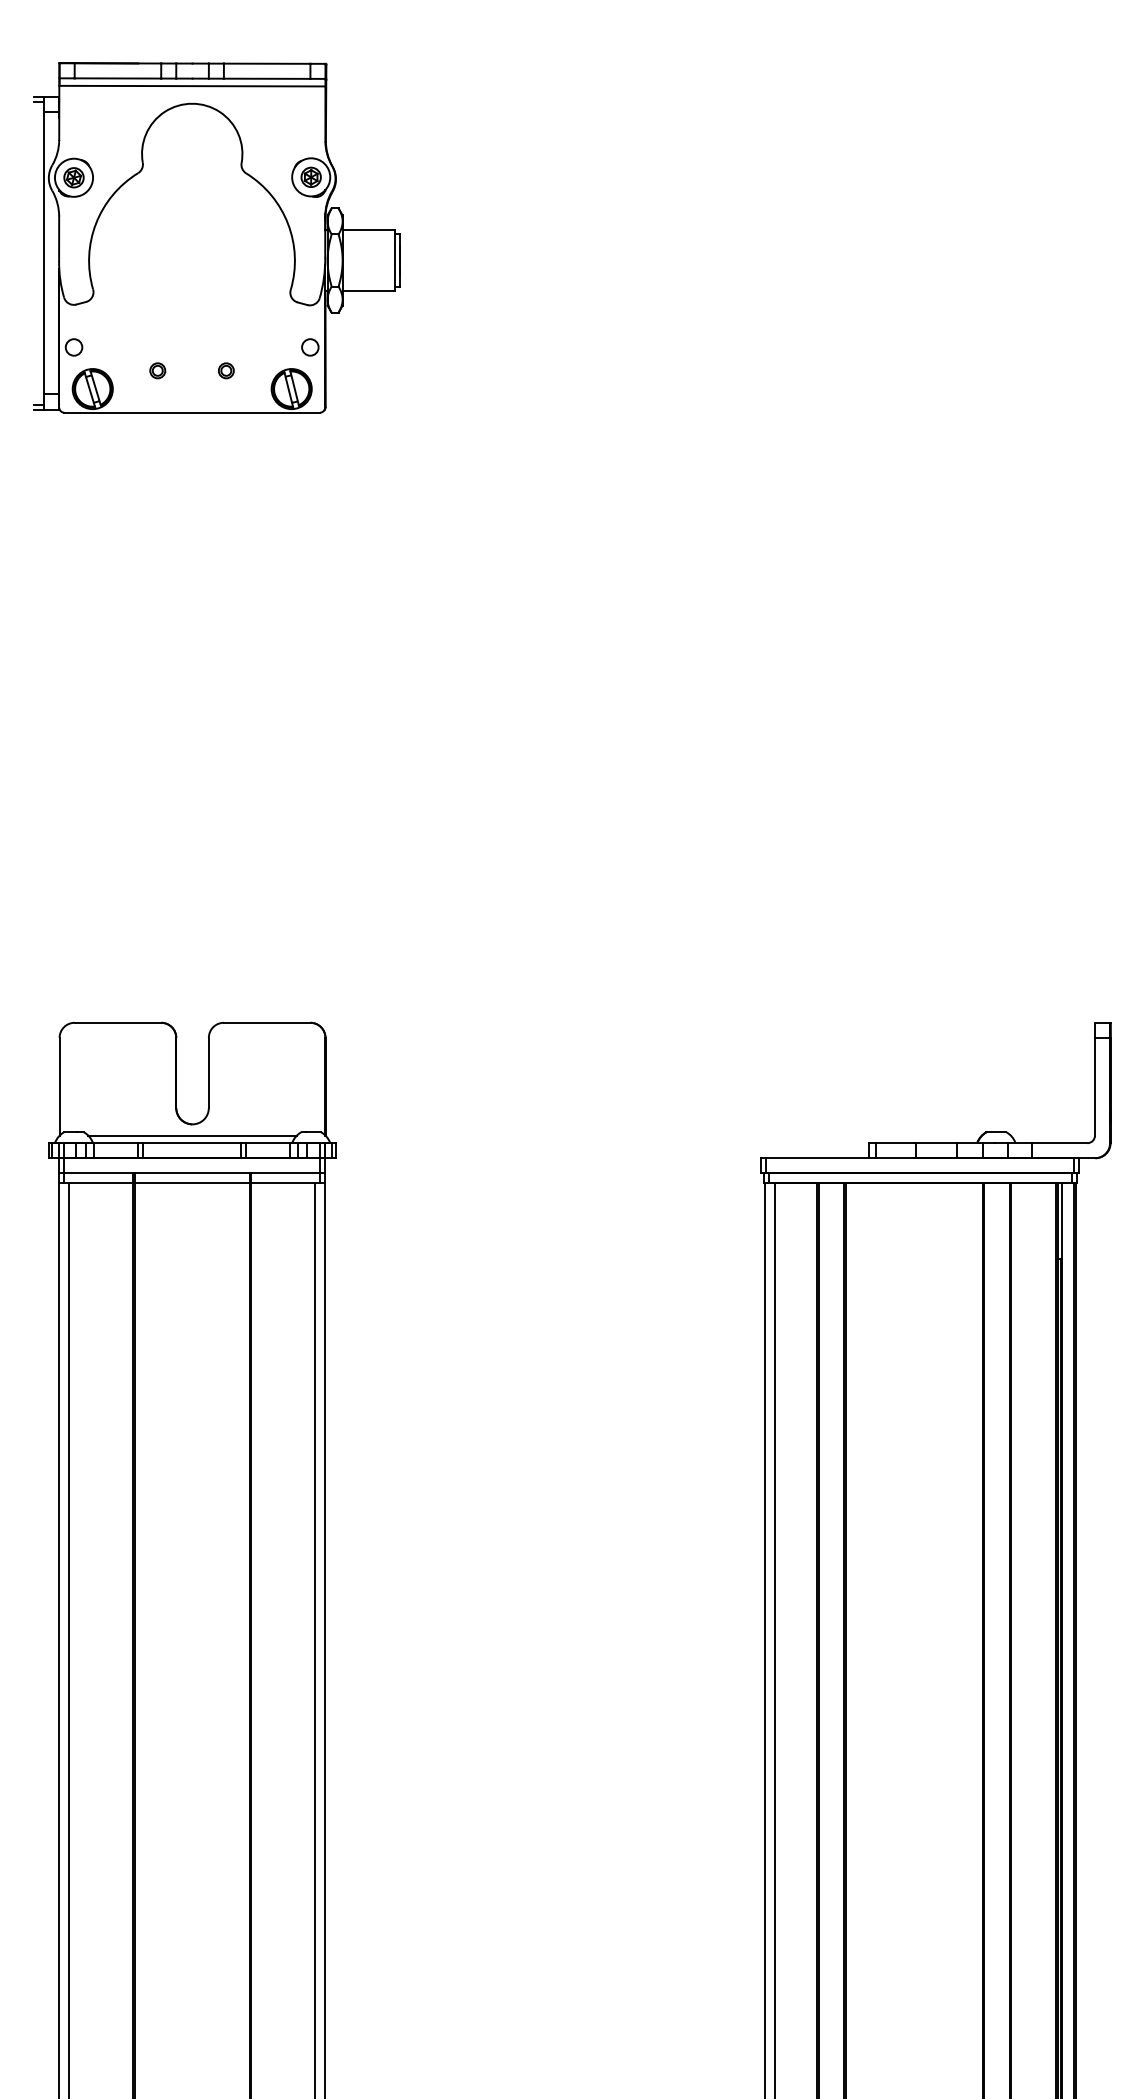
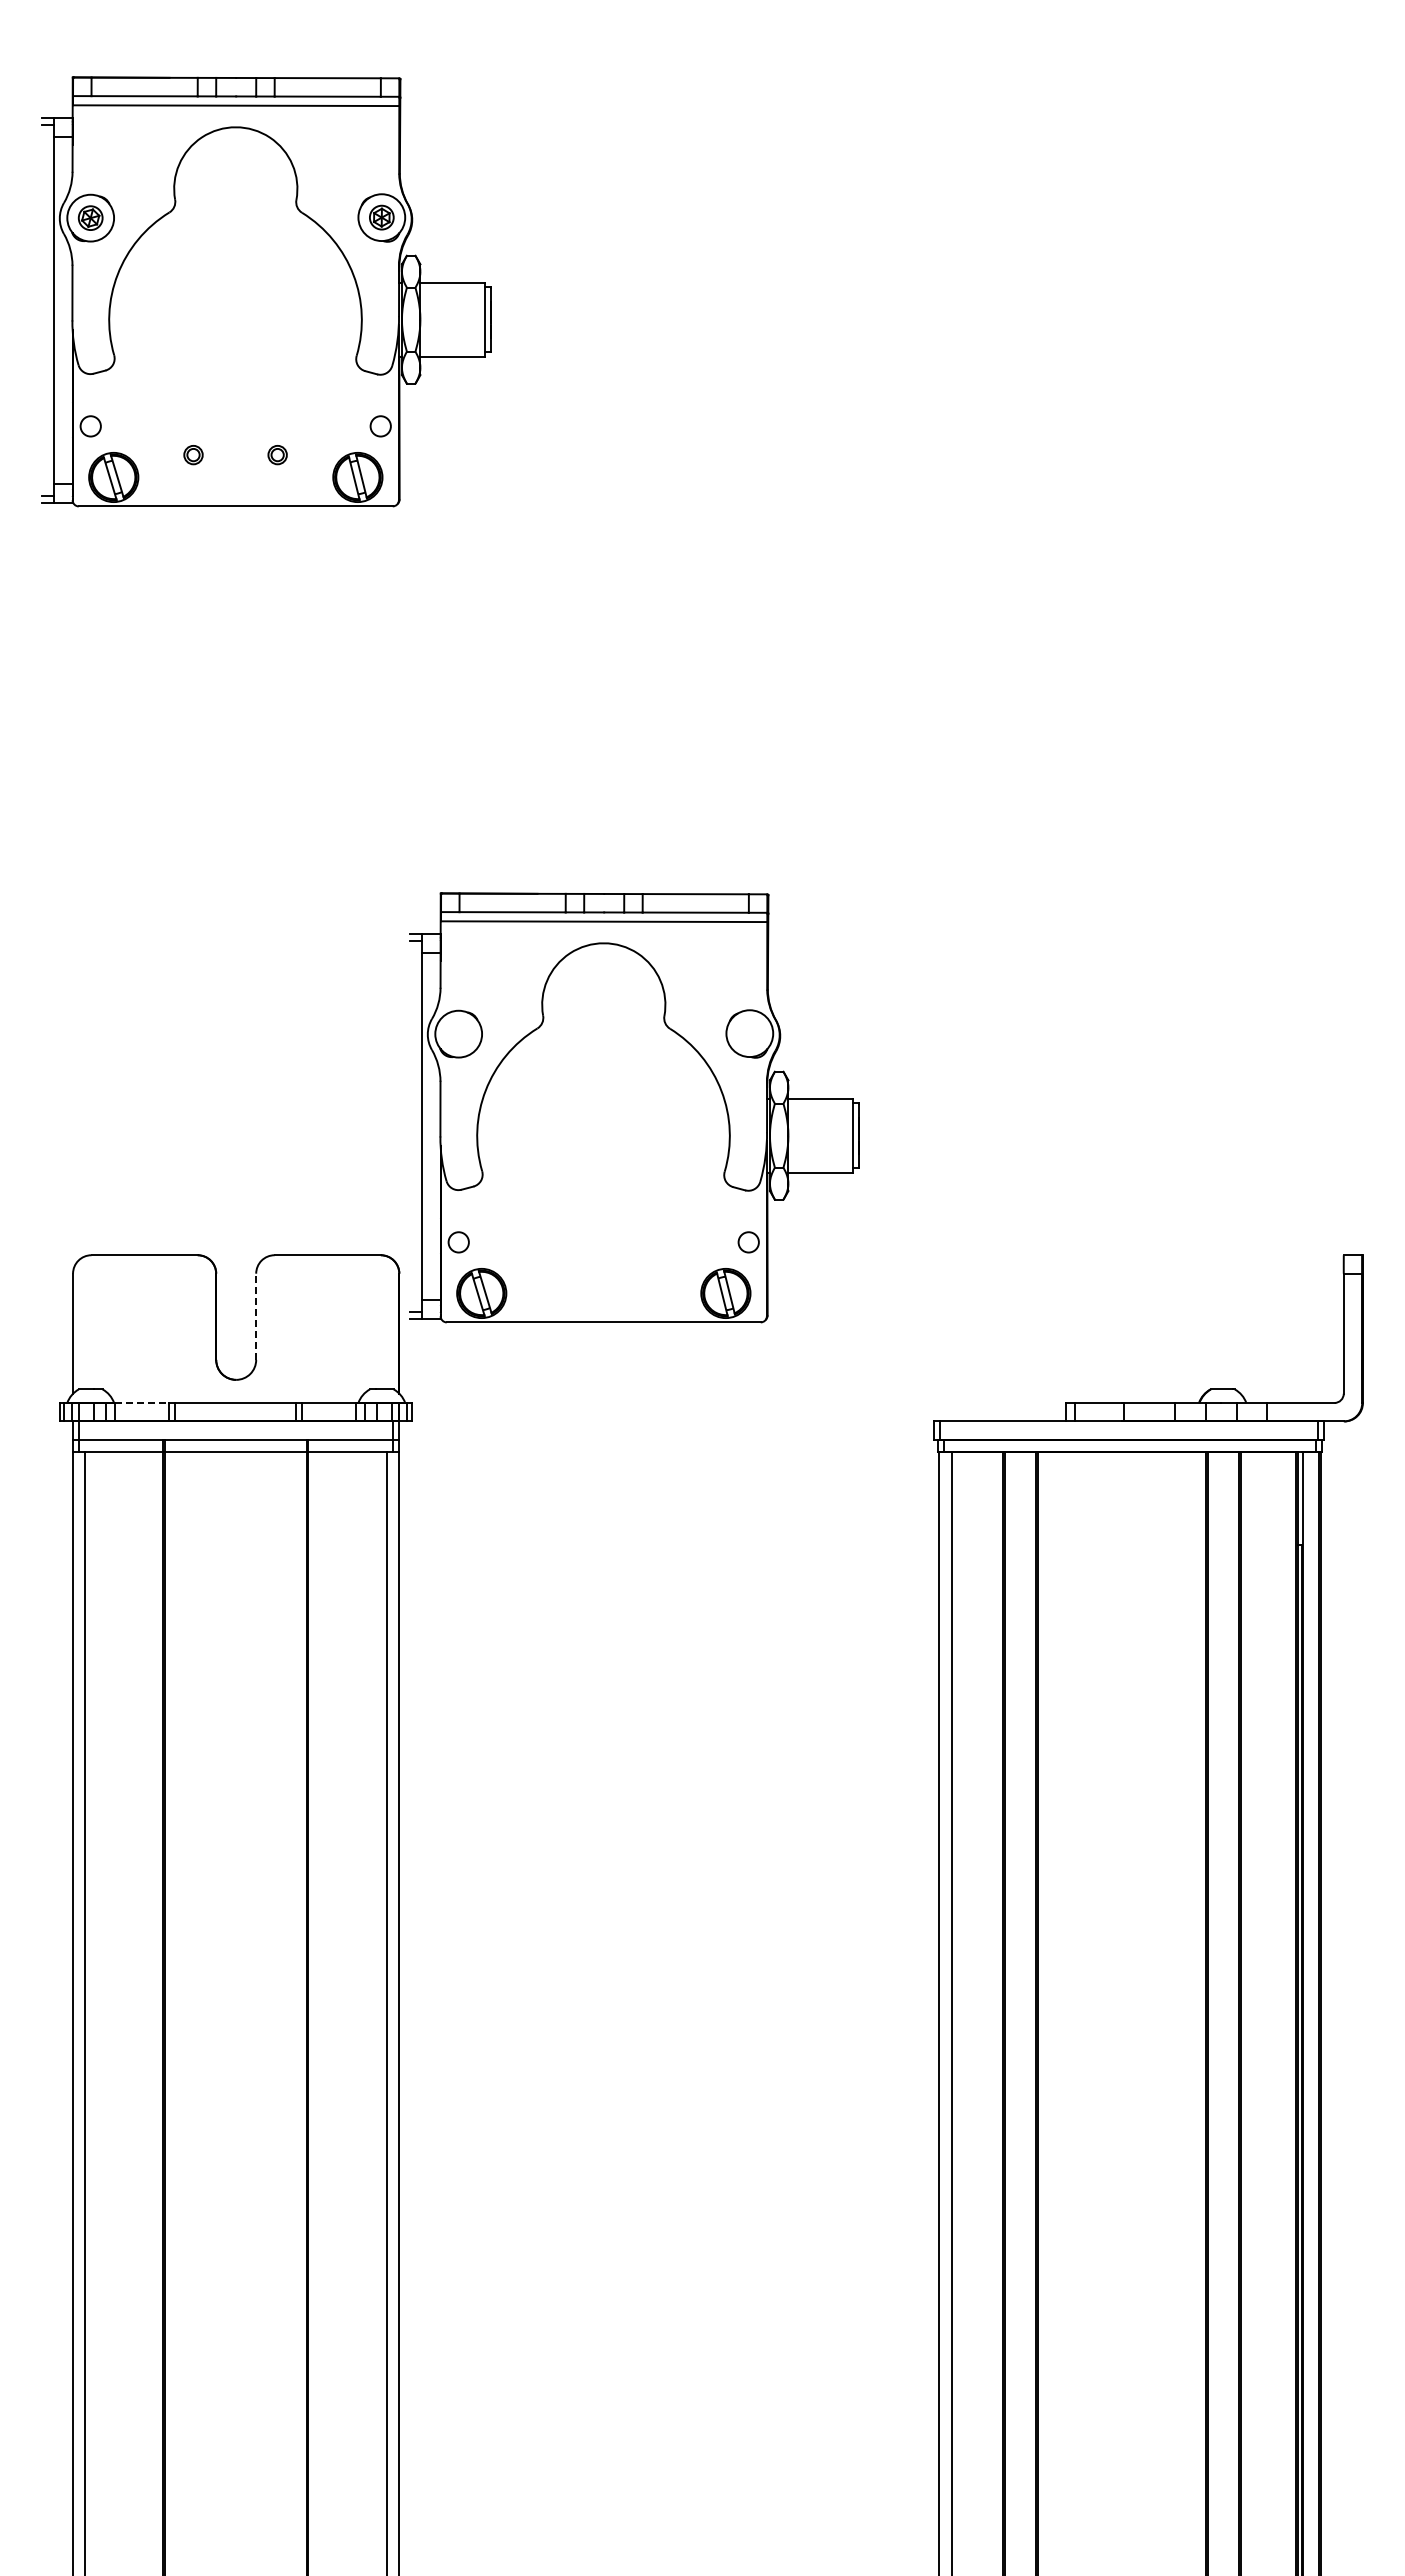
part: (517, 902) -> (634, 1107), added
line: (209, 1072) -> (256, 1316), solid -> dashed
line: (192, 1135) -> (236, 1393), removed
line: (116, 1142) -> (142, 1402), solid -> dashed

